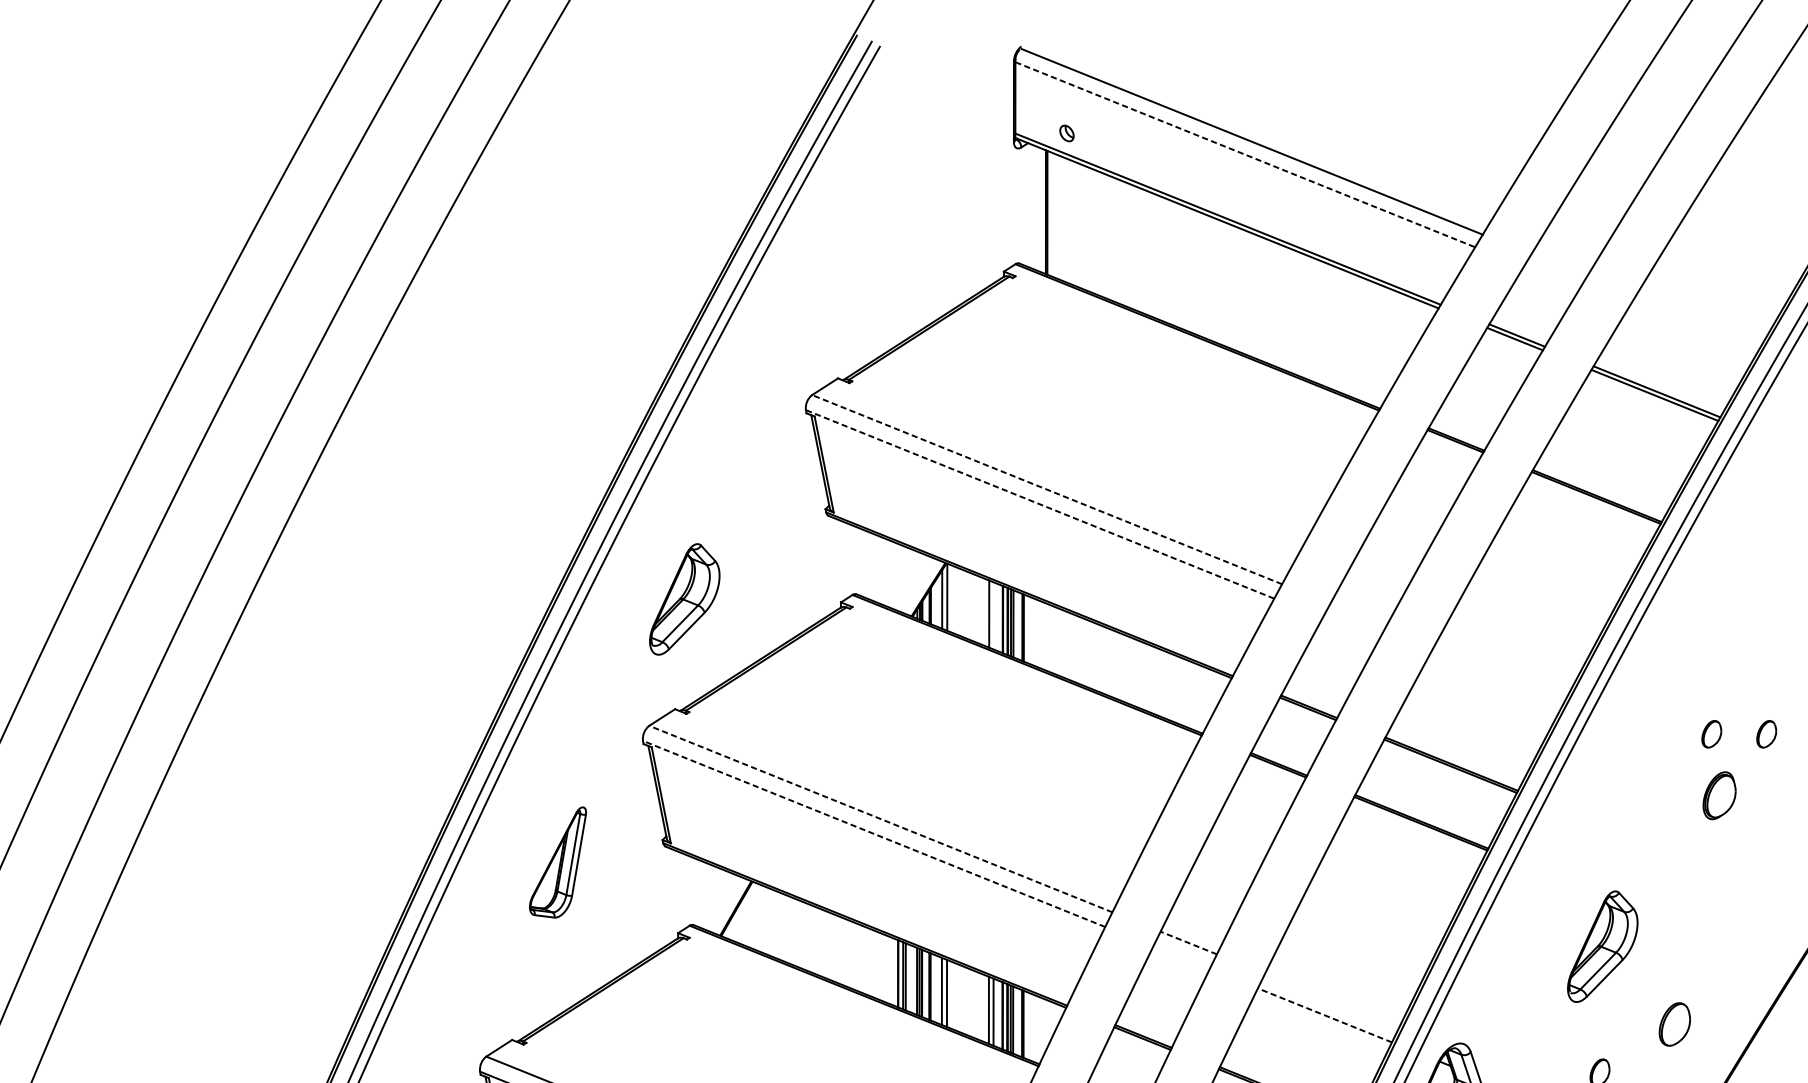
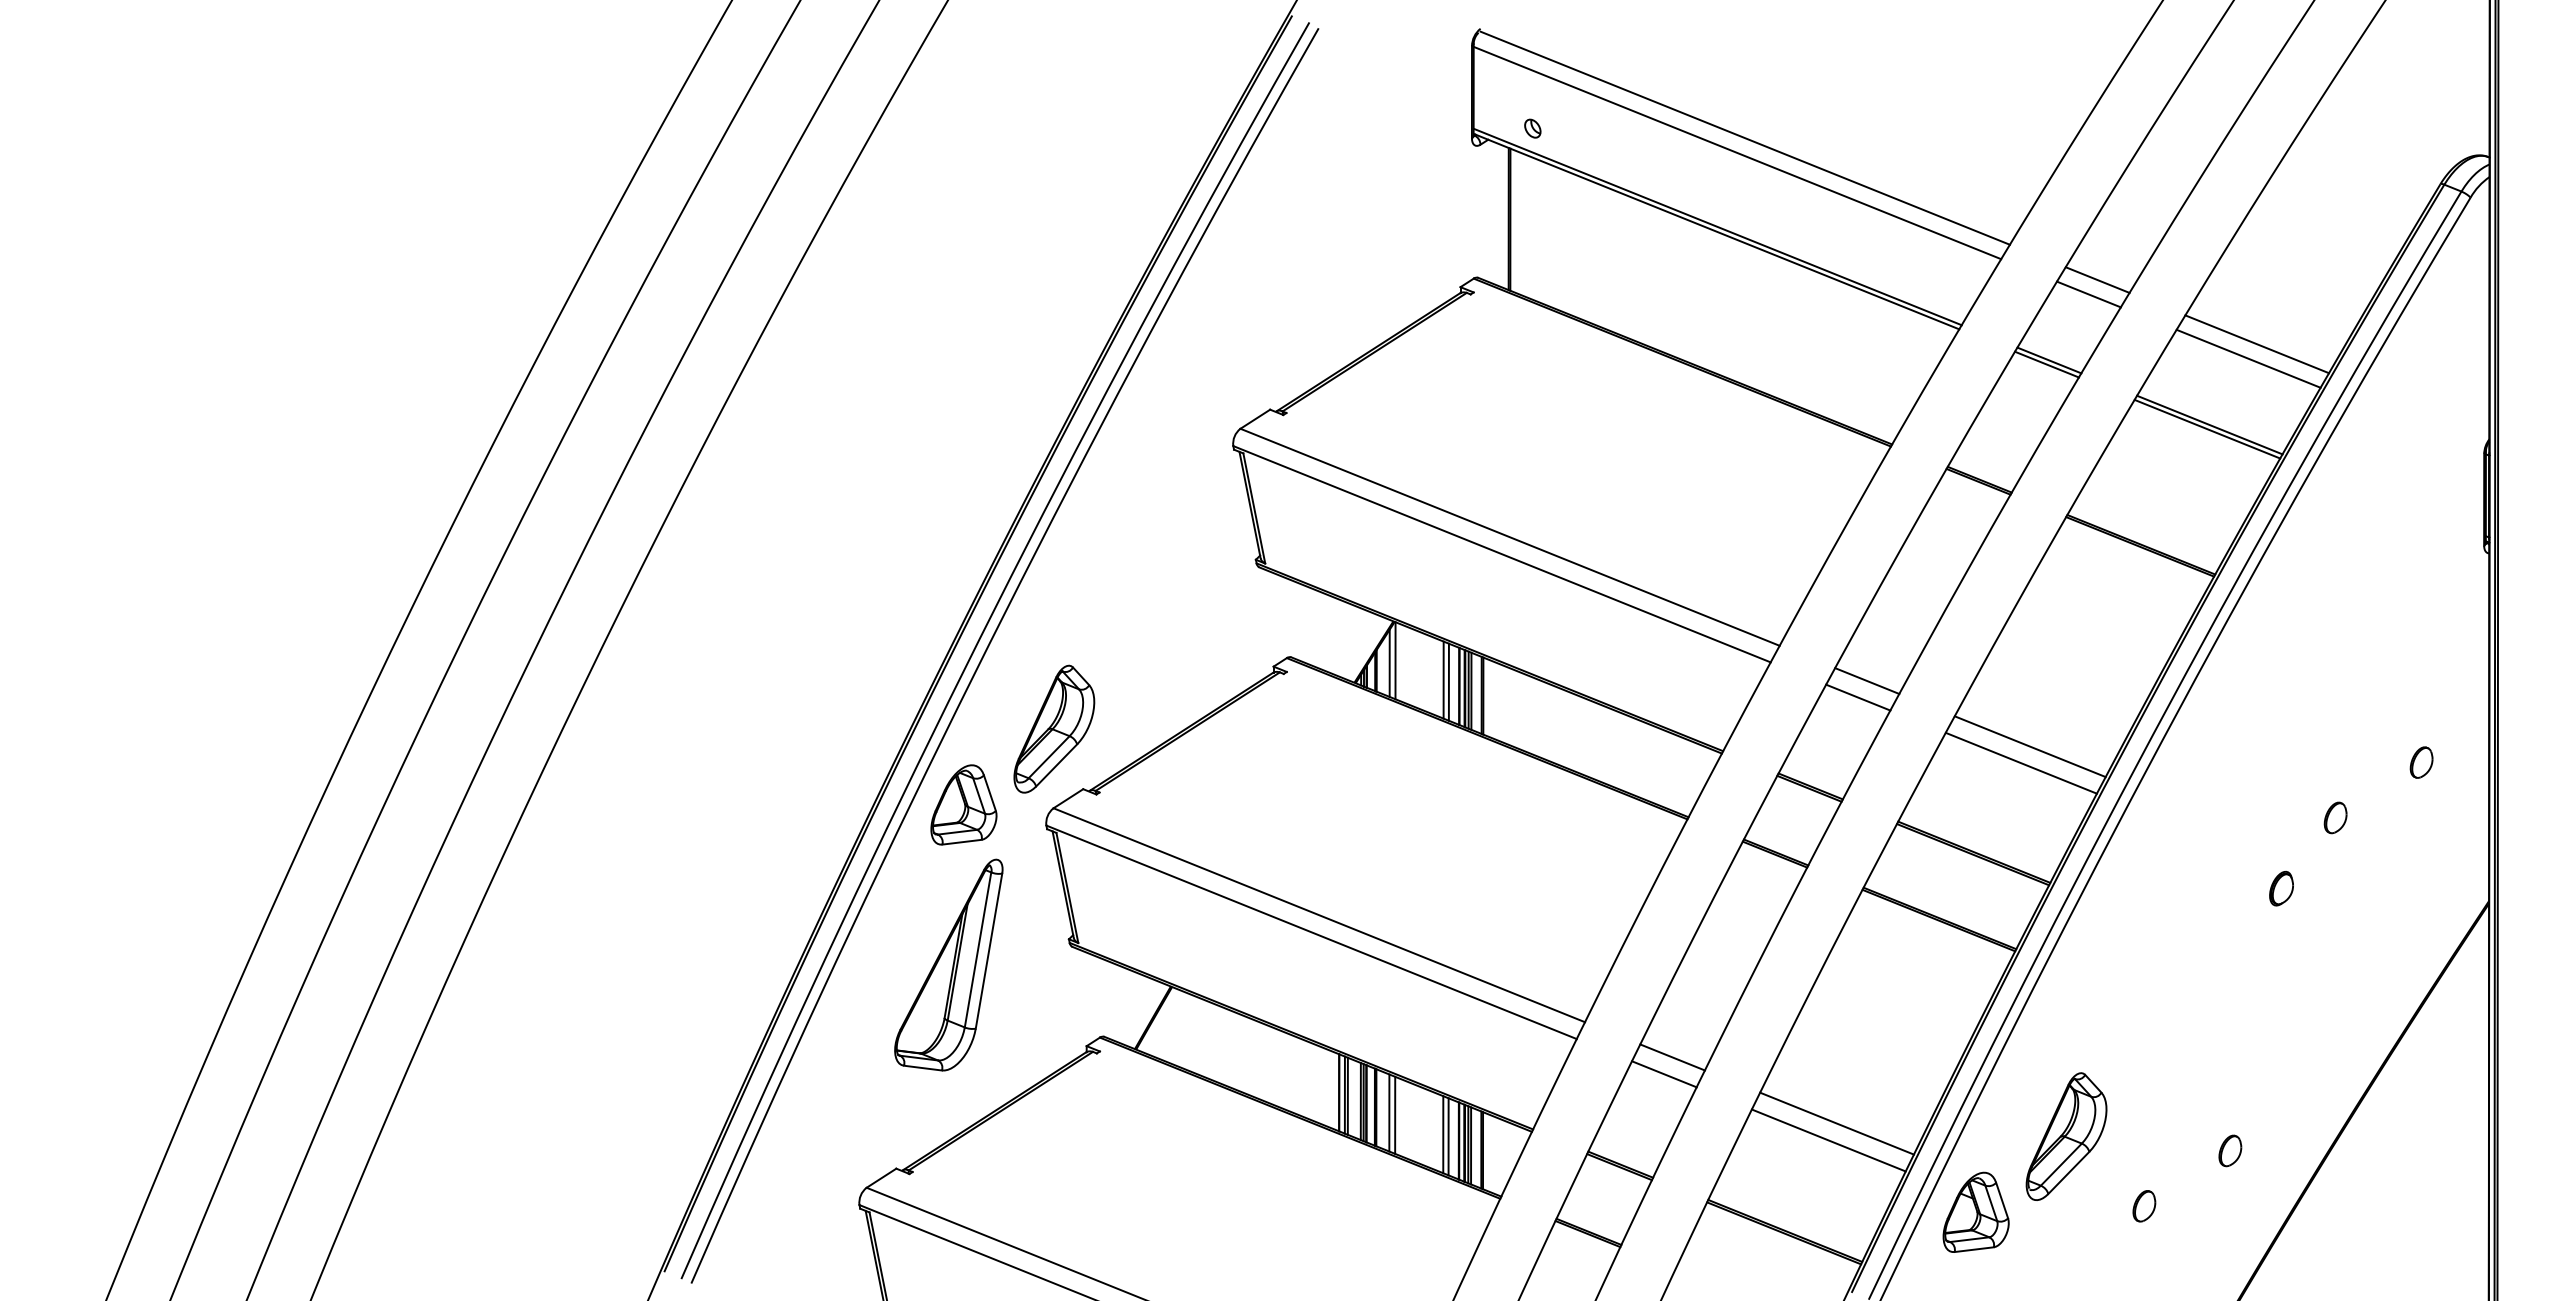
line: (1245, 155) -> (1737, 153), dashed -> solid
line: (1559, 264) -> (2097, 279), added
line: (1551, 278) -> (2088, 294), added
line: (1698, 321) -> (2257, 344), added
line: (1690, 333) -> (2248, 358), added
line: (1047, 489) -> (1510, 537), dashed -> solid
line: (1040, 504) -> (1502, 554), dashed -> solid
part: (684, 598) -> (1054, 728), moved
line: (993, 615) -> (1448, 681), added
line: (1358, 615) -> (1867, 681), added
line: (1350, 629) -> (1858, 697), added
line: (1499, 672) -> (2029, 746), added
line: (1492, 685) -> (2020, 762), added
part: (570, 722) -> (963, 804), added
part: (1711, 733) -> (2272, 817), removed
part: (1719, 795) -> (2281, 888), size x0.62
line: (880, 819) -> (1318, 915), dashed -> solid
line: (874, 834) -> (1311, 932), dashed -> solid
part: (557, 862) -> (948, 964), size x1.67
line: (1188, 943) -> (1672, 1057), dashed -> solid
part: (1602, 946) -> (2066, 1136), moved
line: (1181, 957) -> (1664, 1074), added
line: (1331, 1000) -> (1836, 1123), added
line: (1324, 1015) -> (1828, 1140), dashed -> solid
part: (1675, 1024) -> (2230, 1150), size x0.62

